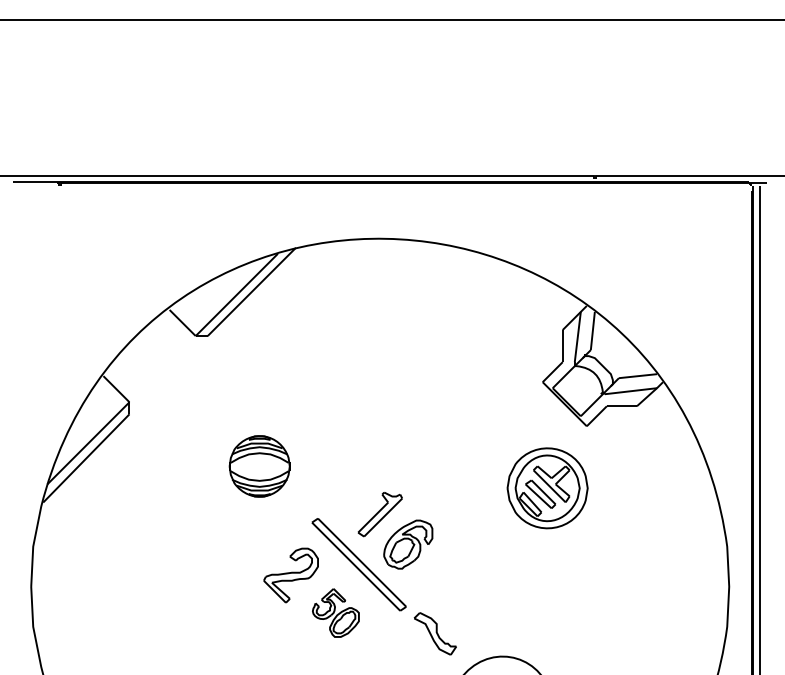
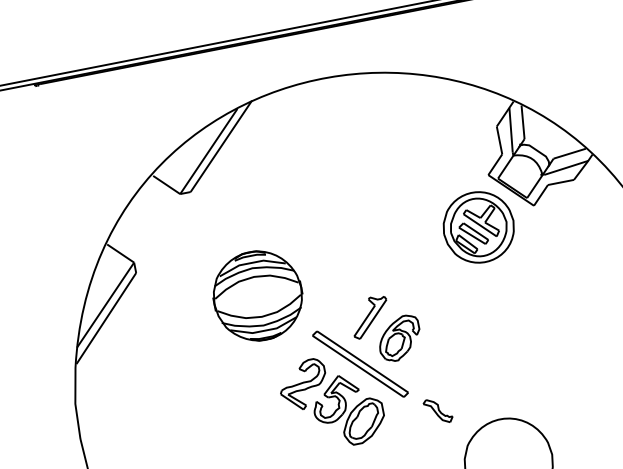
part: (259, 466) -> (257, 296), size x1.67
part: (547, 488) -> (478, 227), moved
part: (335, 612) -> (348, 409), size x1.67
part: (435, 633) -> (438, 410), size x0.71

